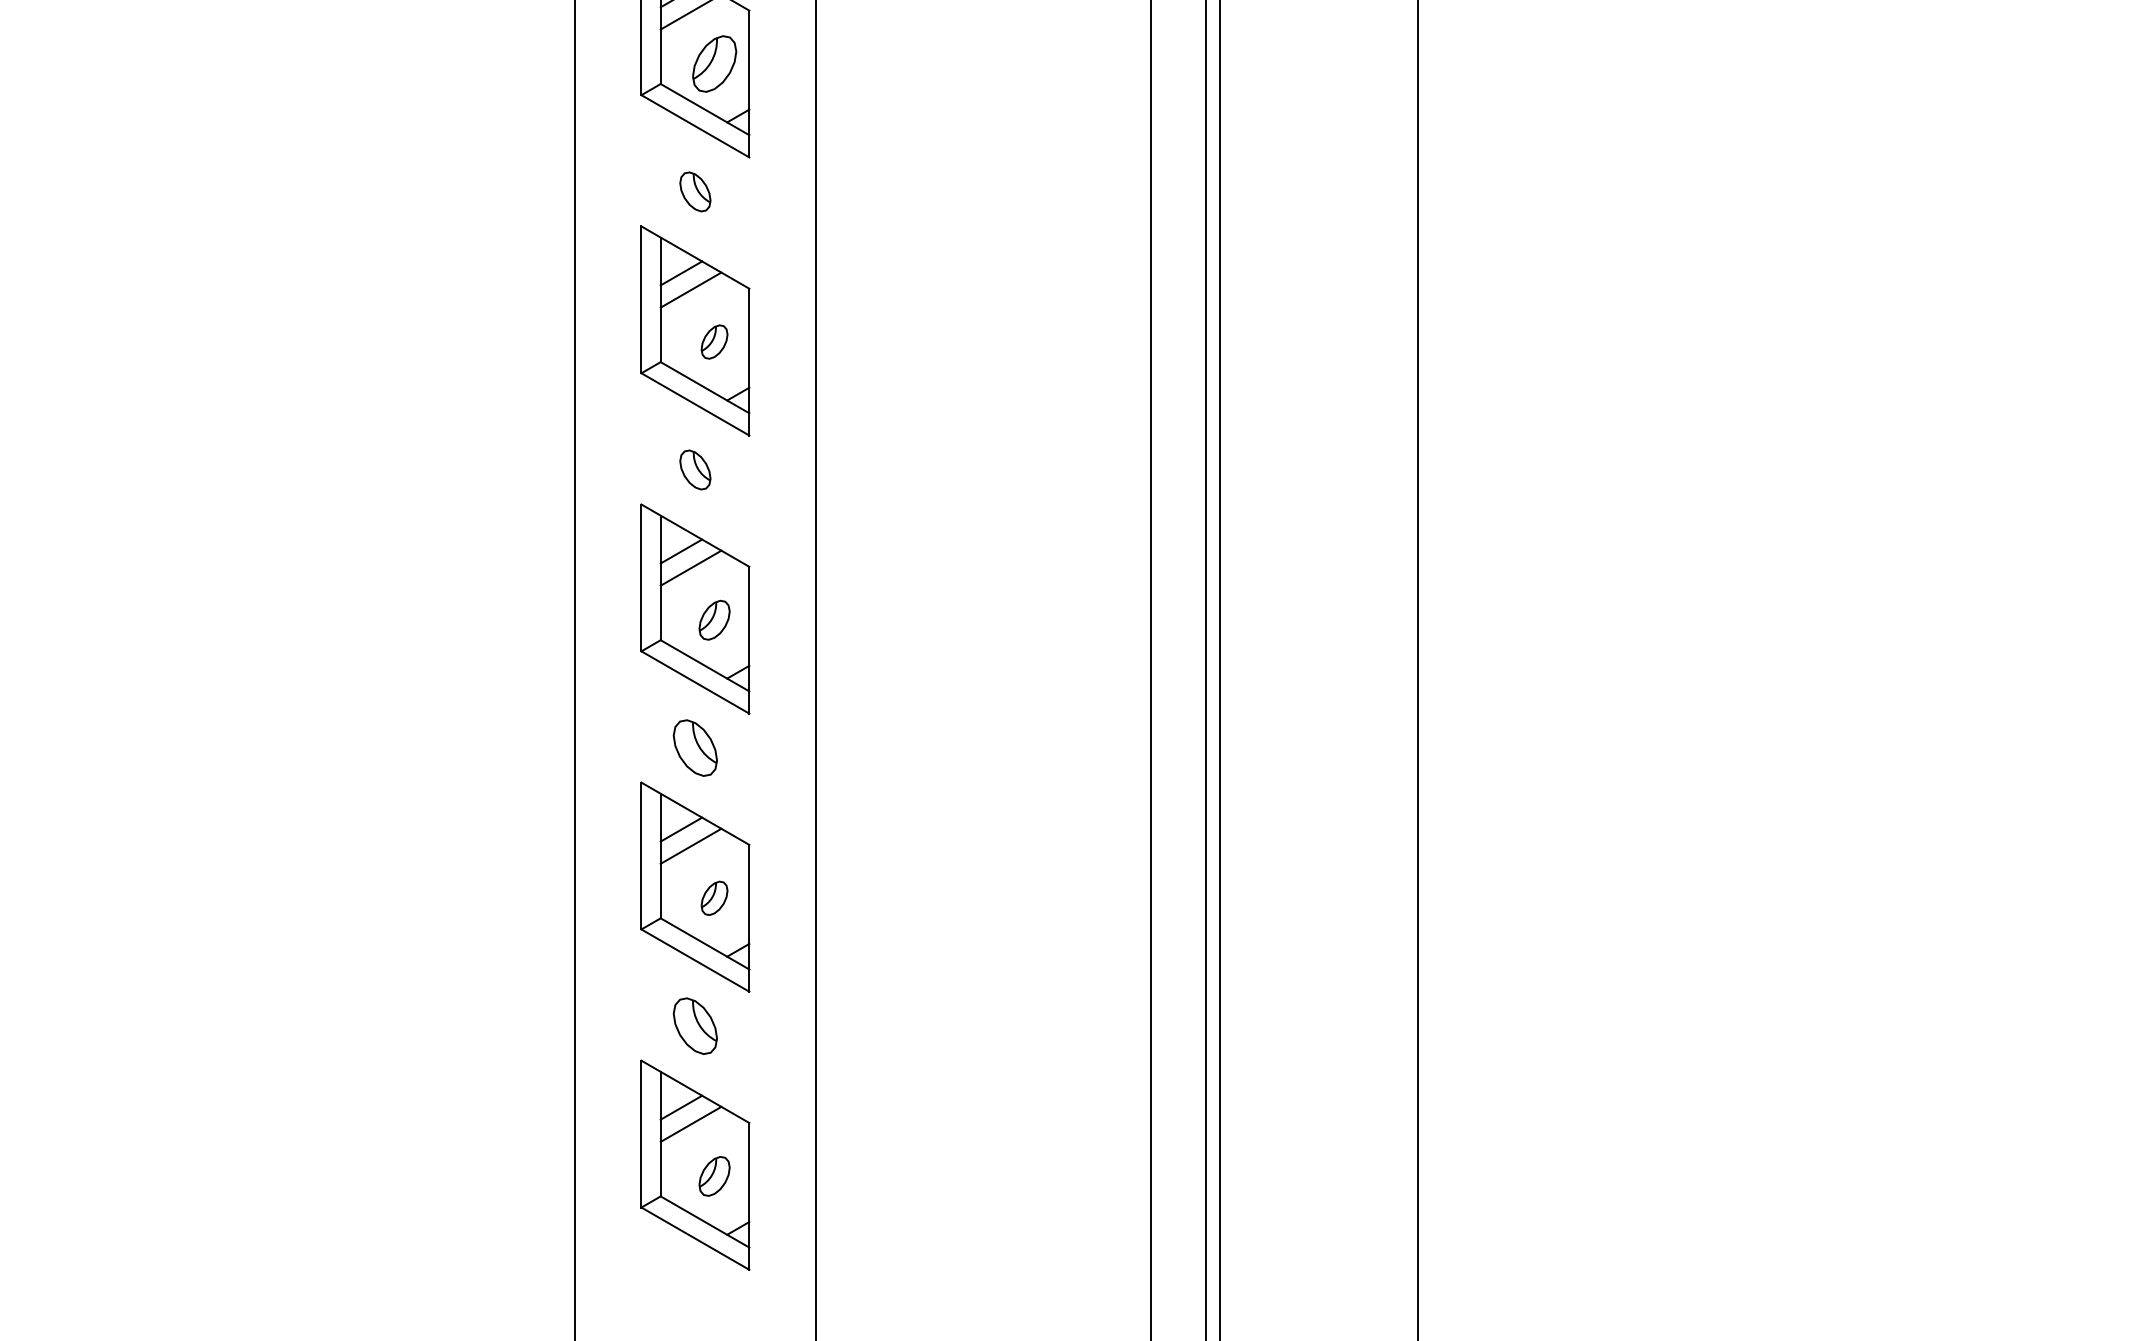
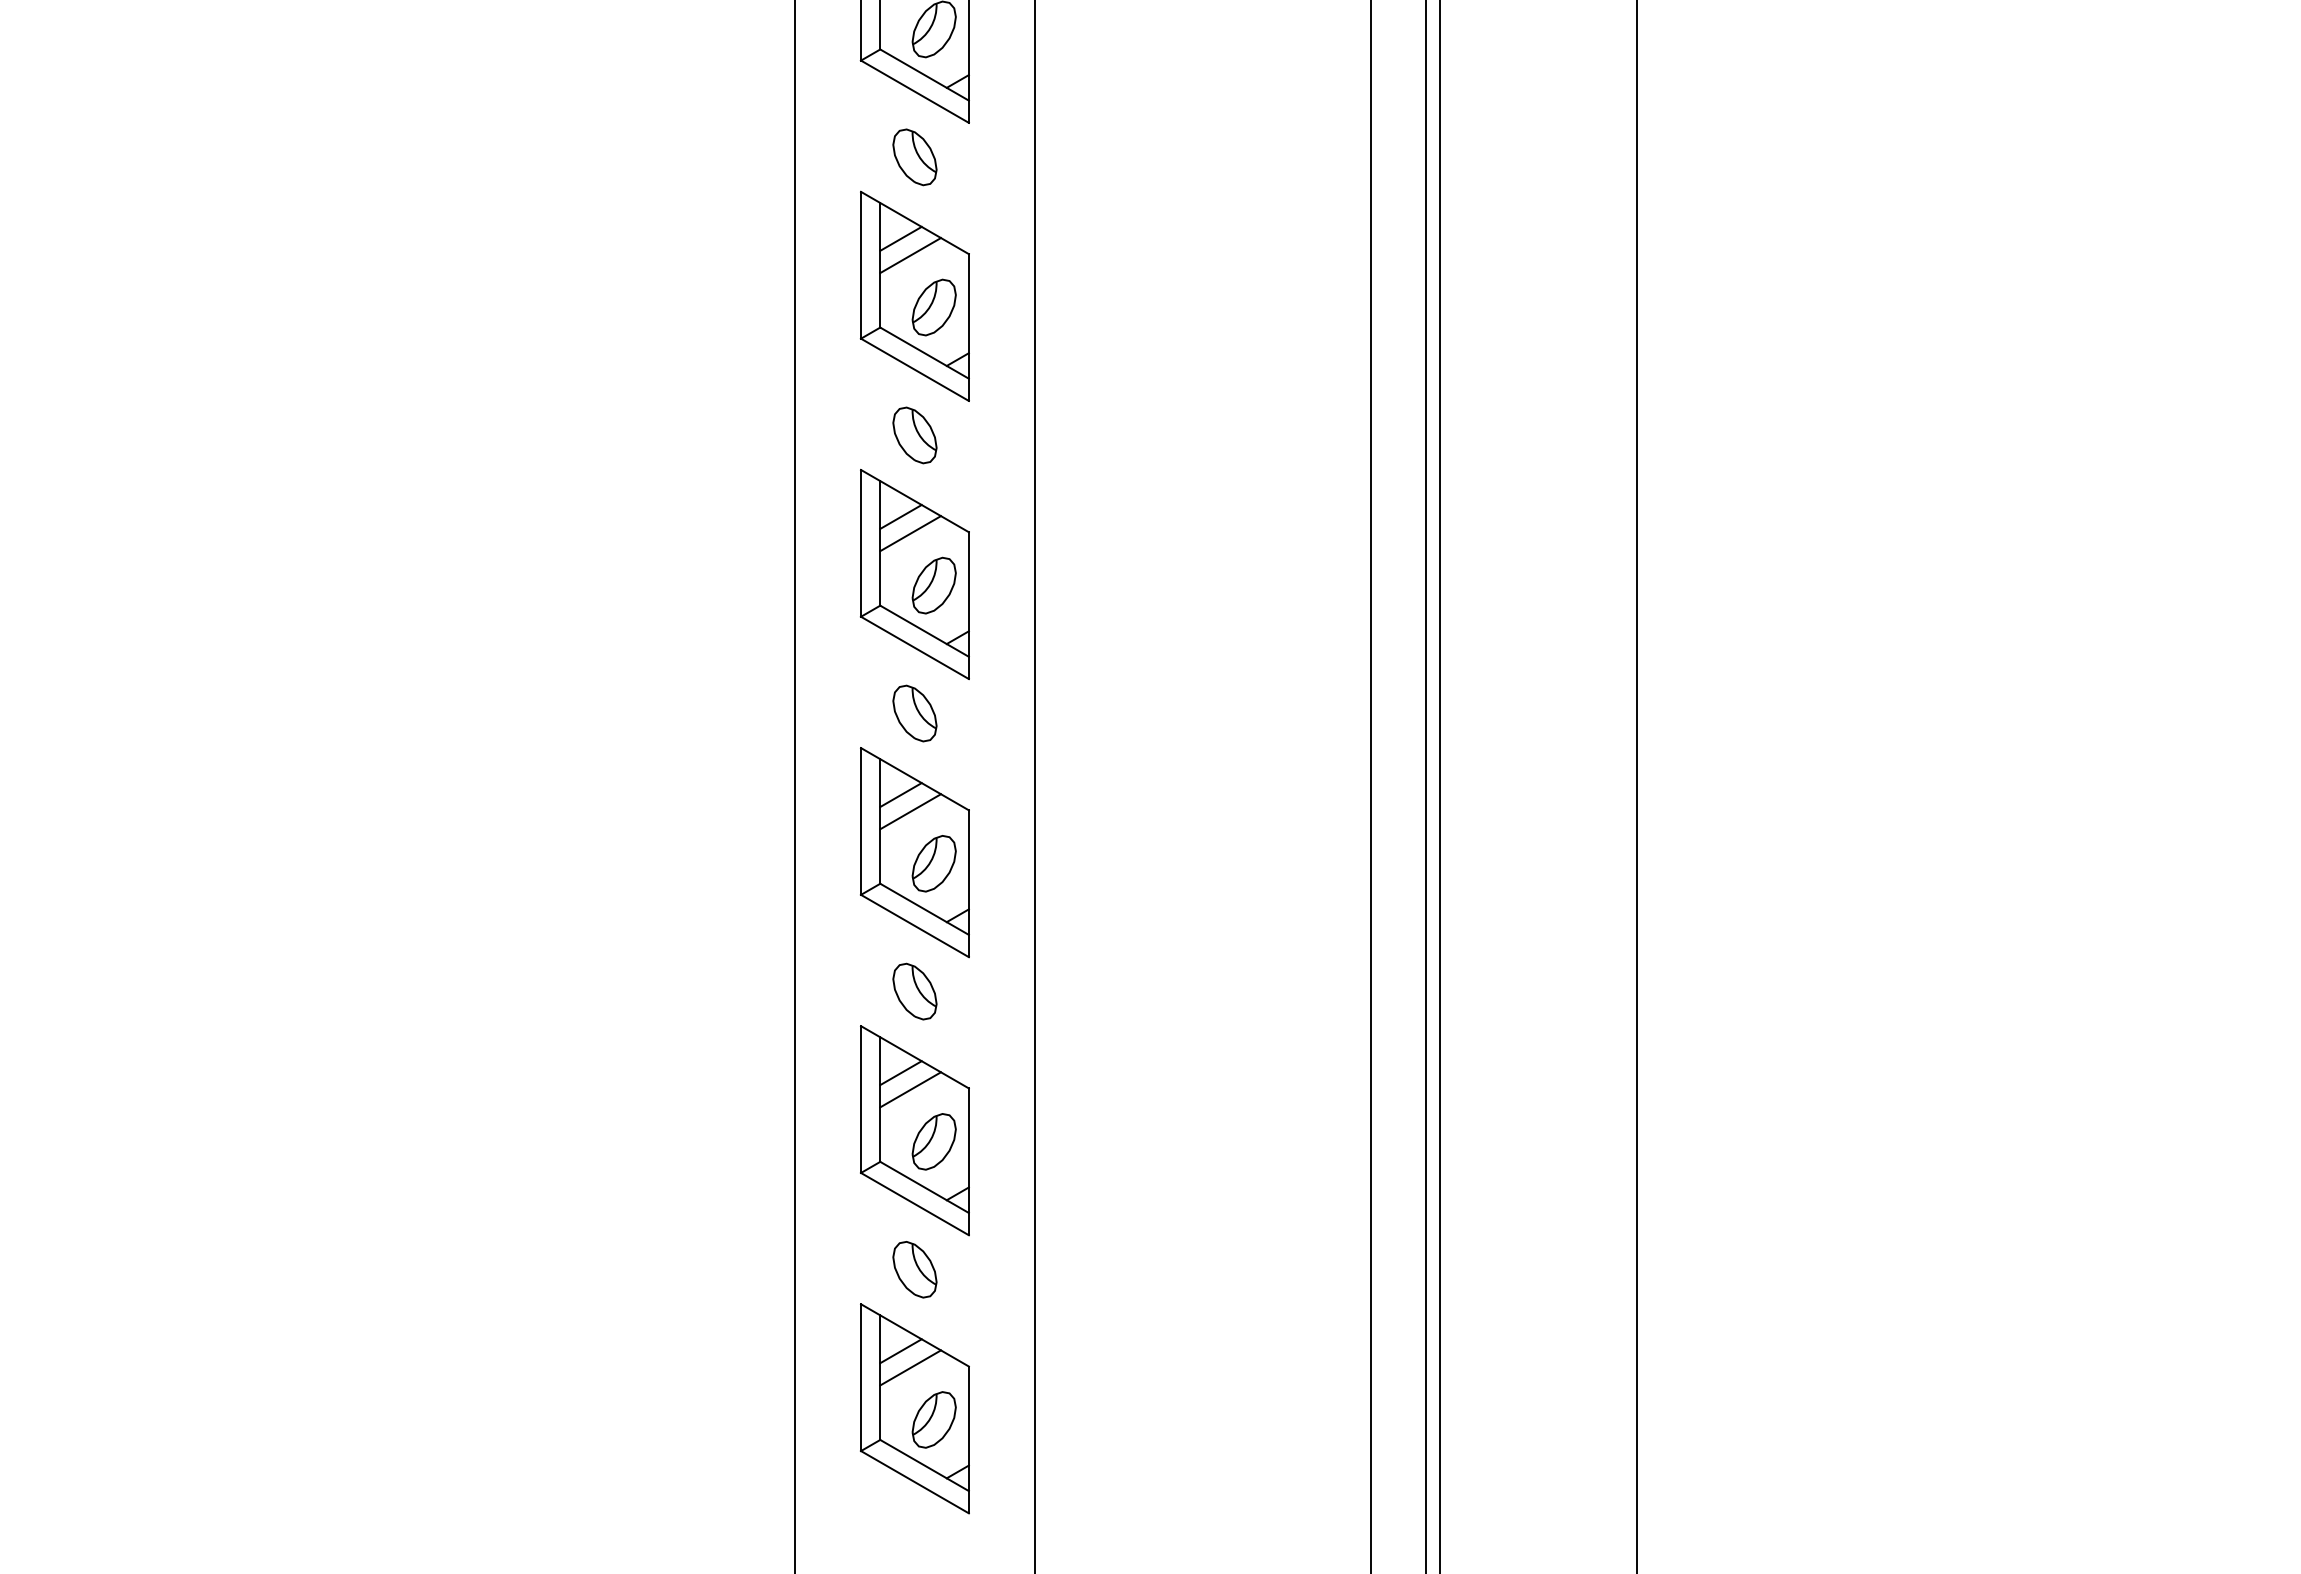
part: (694, 191) -> (914, 435), size x1.43
part: (713, 341) -> (933, 585), size x1.67
part: (694, 469) -> (914, 713), size x1.43
part: (713, 619) -> (933, 863), size x1.43
part: (713, 897) -> (933, 1141), size x1.67
part: (713, 1175) -> (933, 1419), size x1.43

